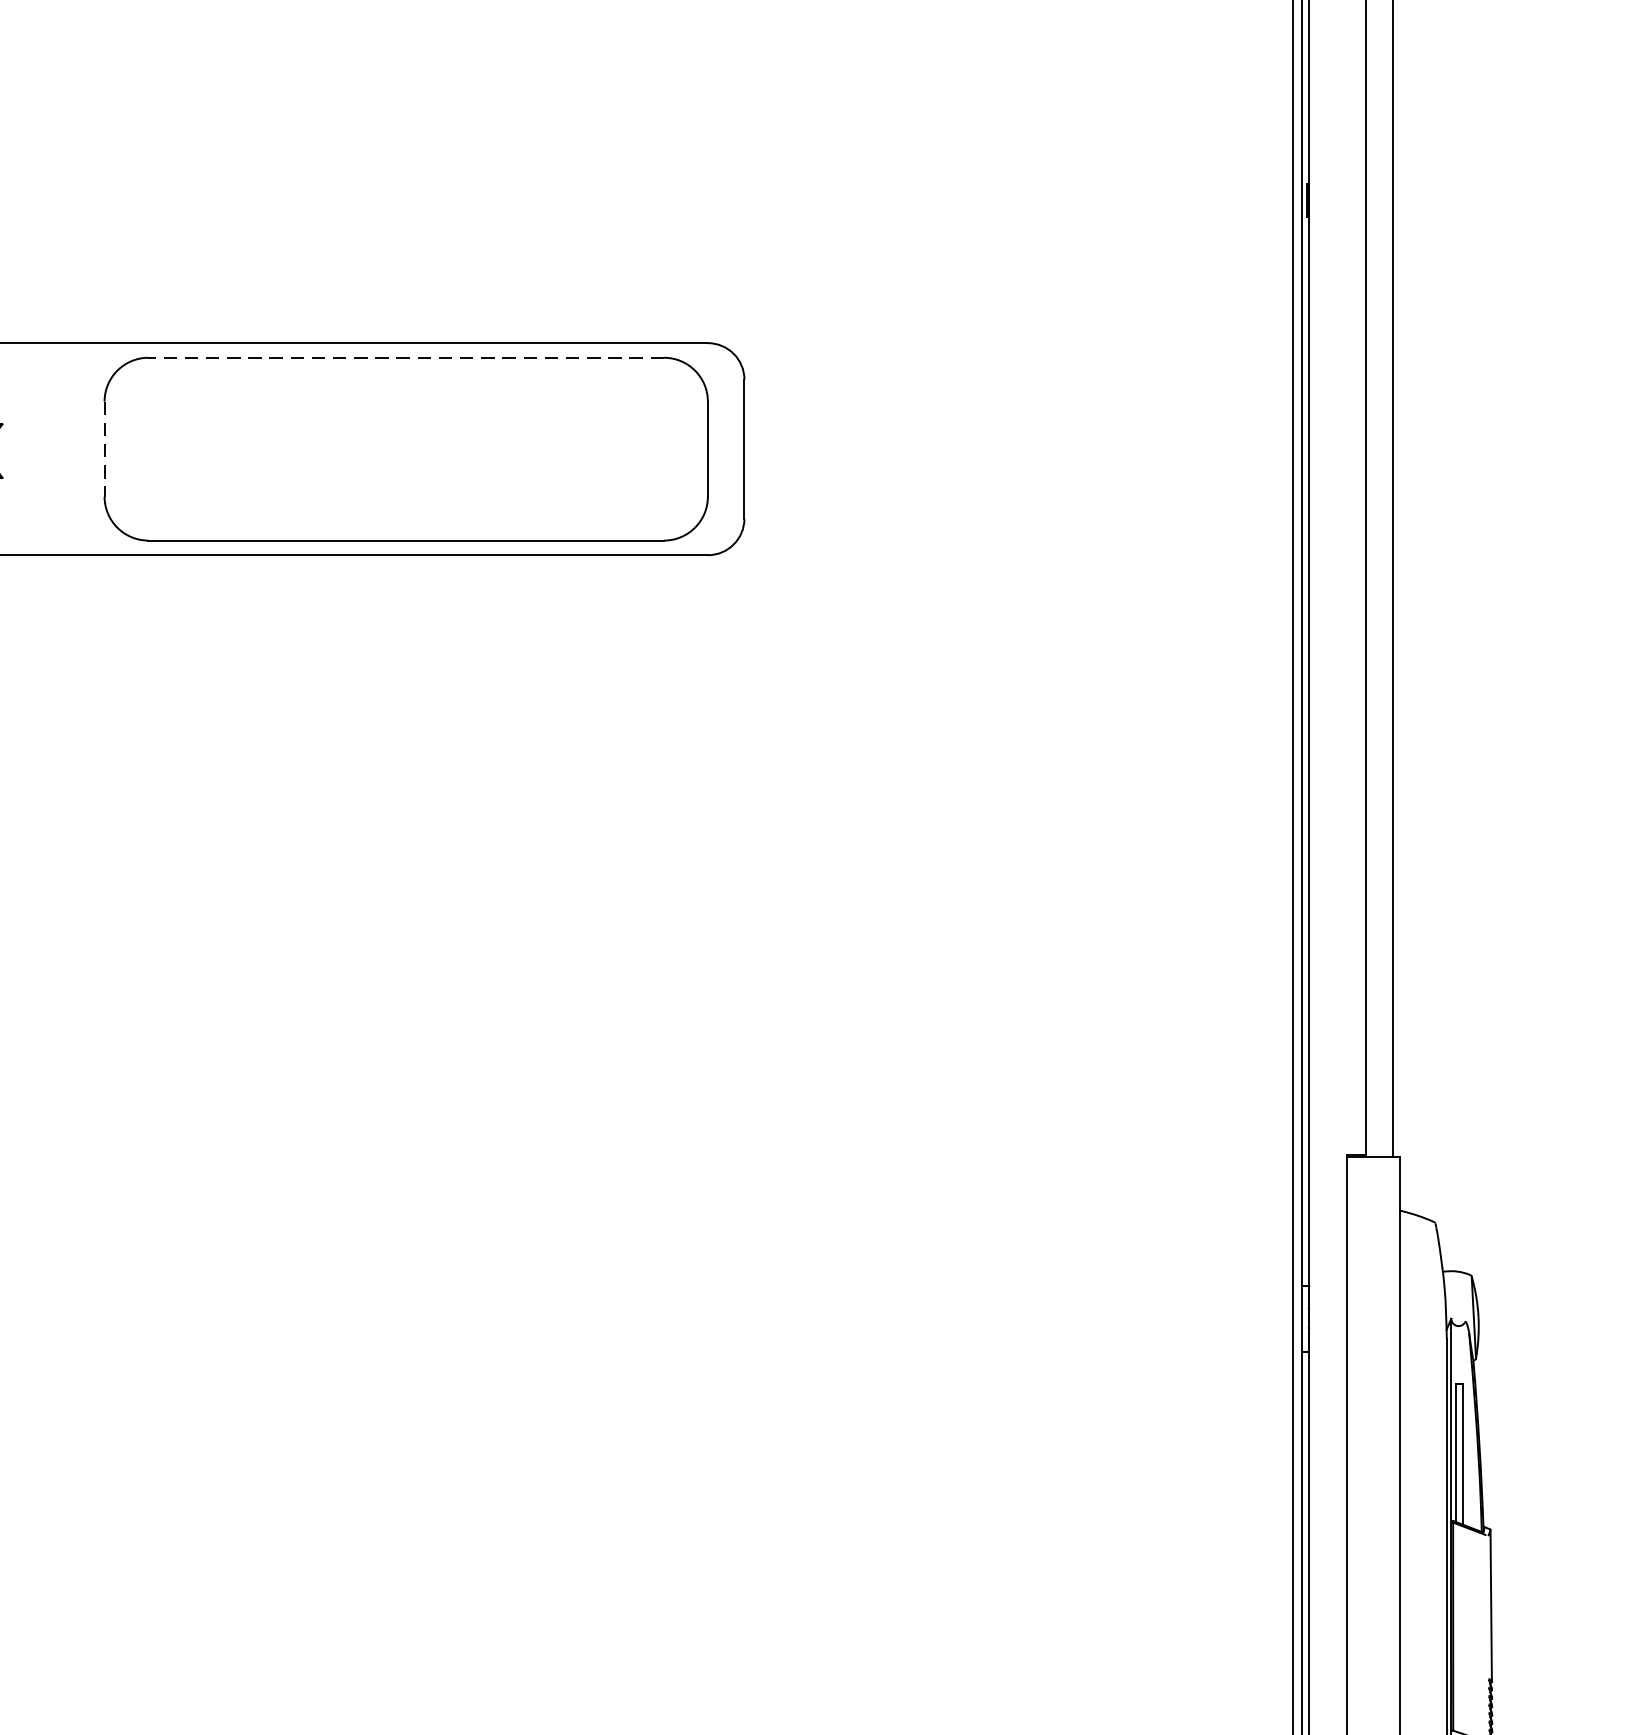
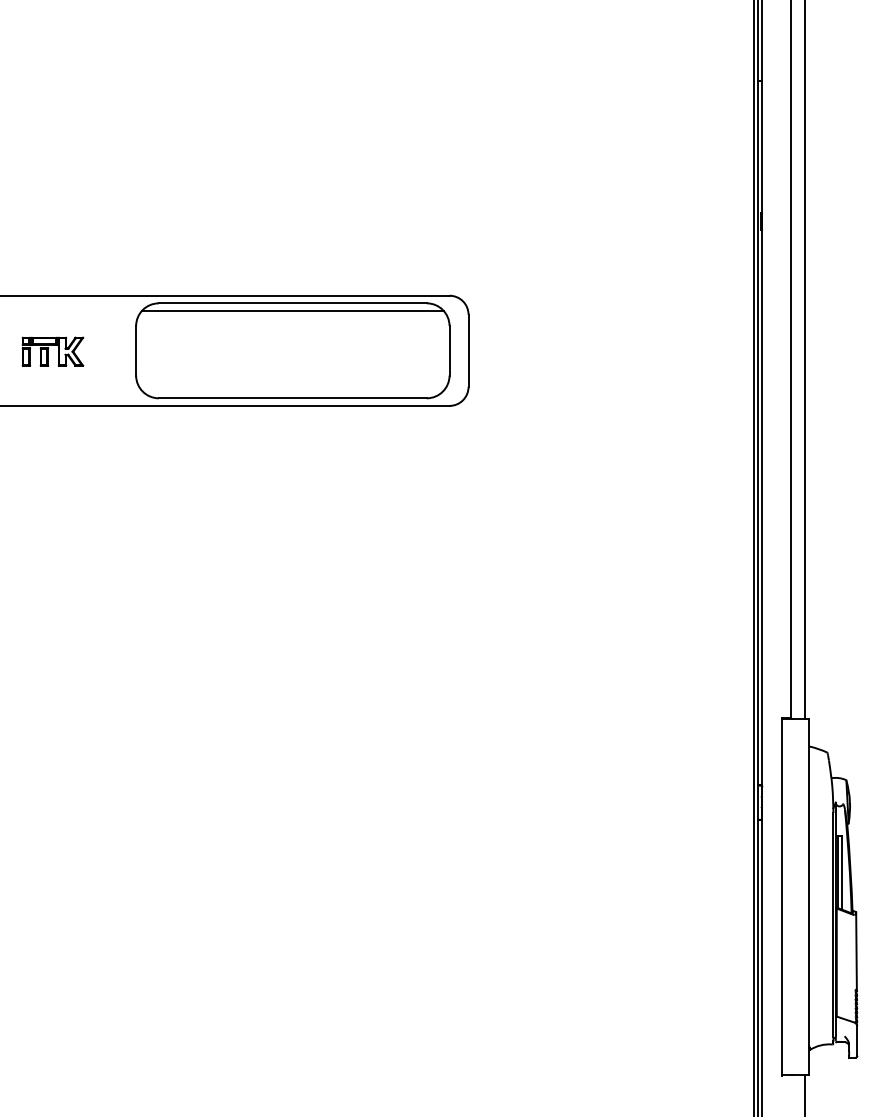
line: (405, 358) -> (292, 303), dashed -> solid
line: (405, 373) -> (292, 311), added
line: (105, 448) -> (136, 350), dashed -> solid

